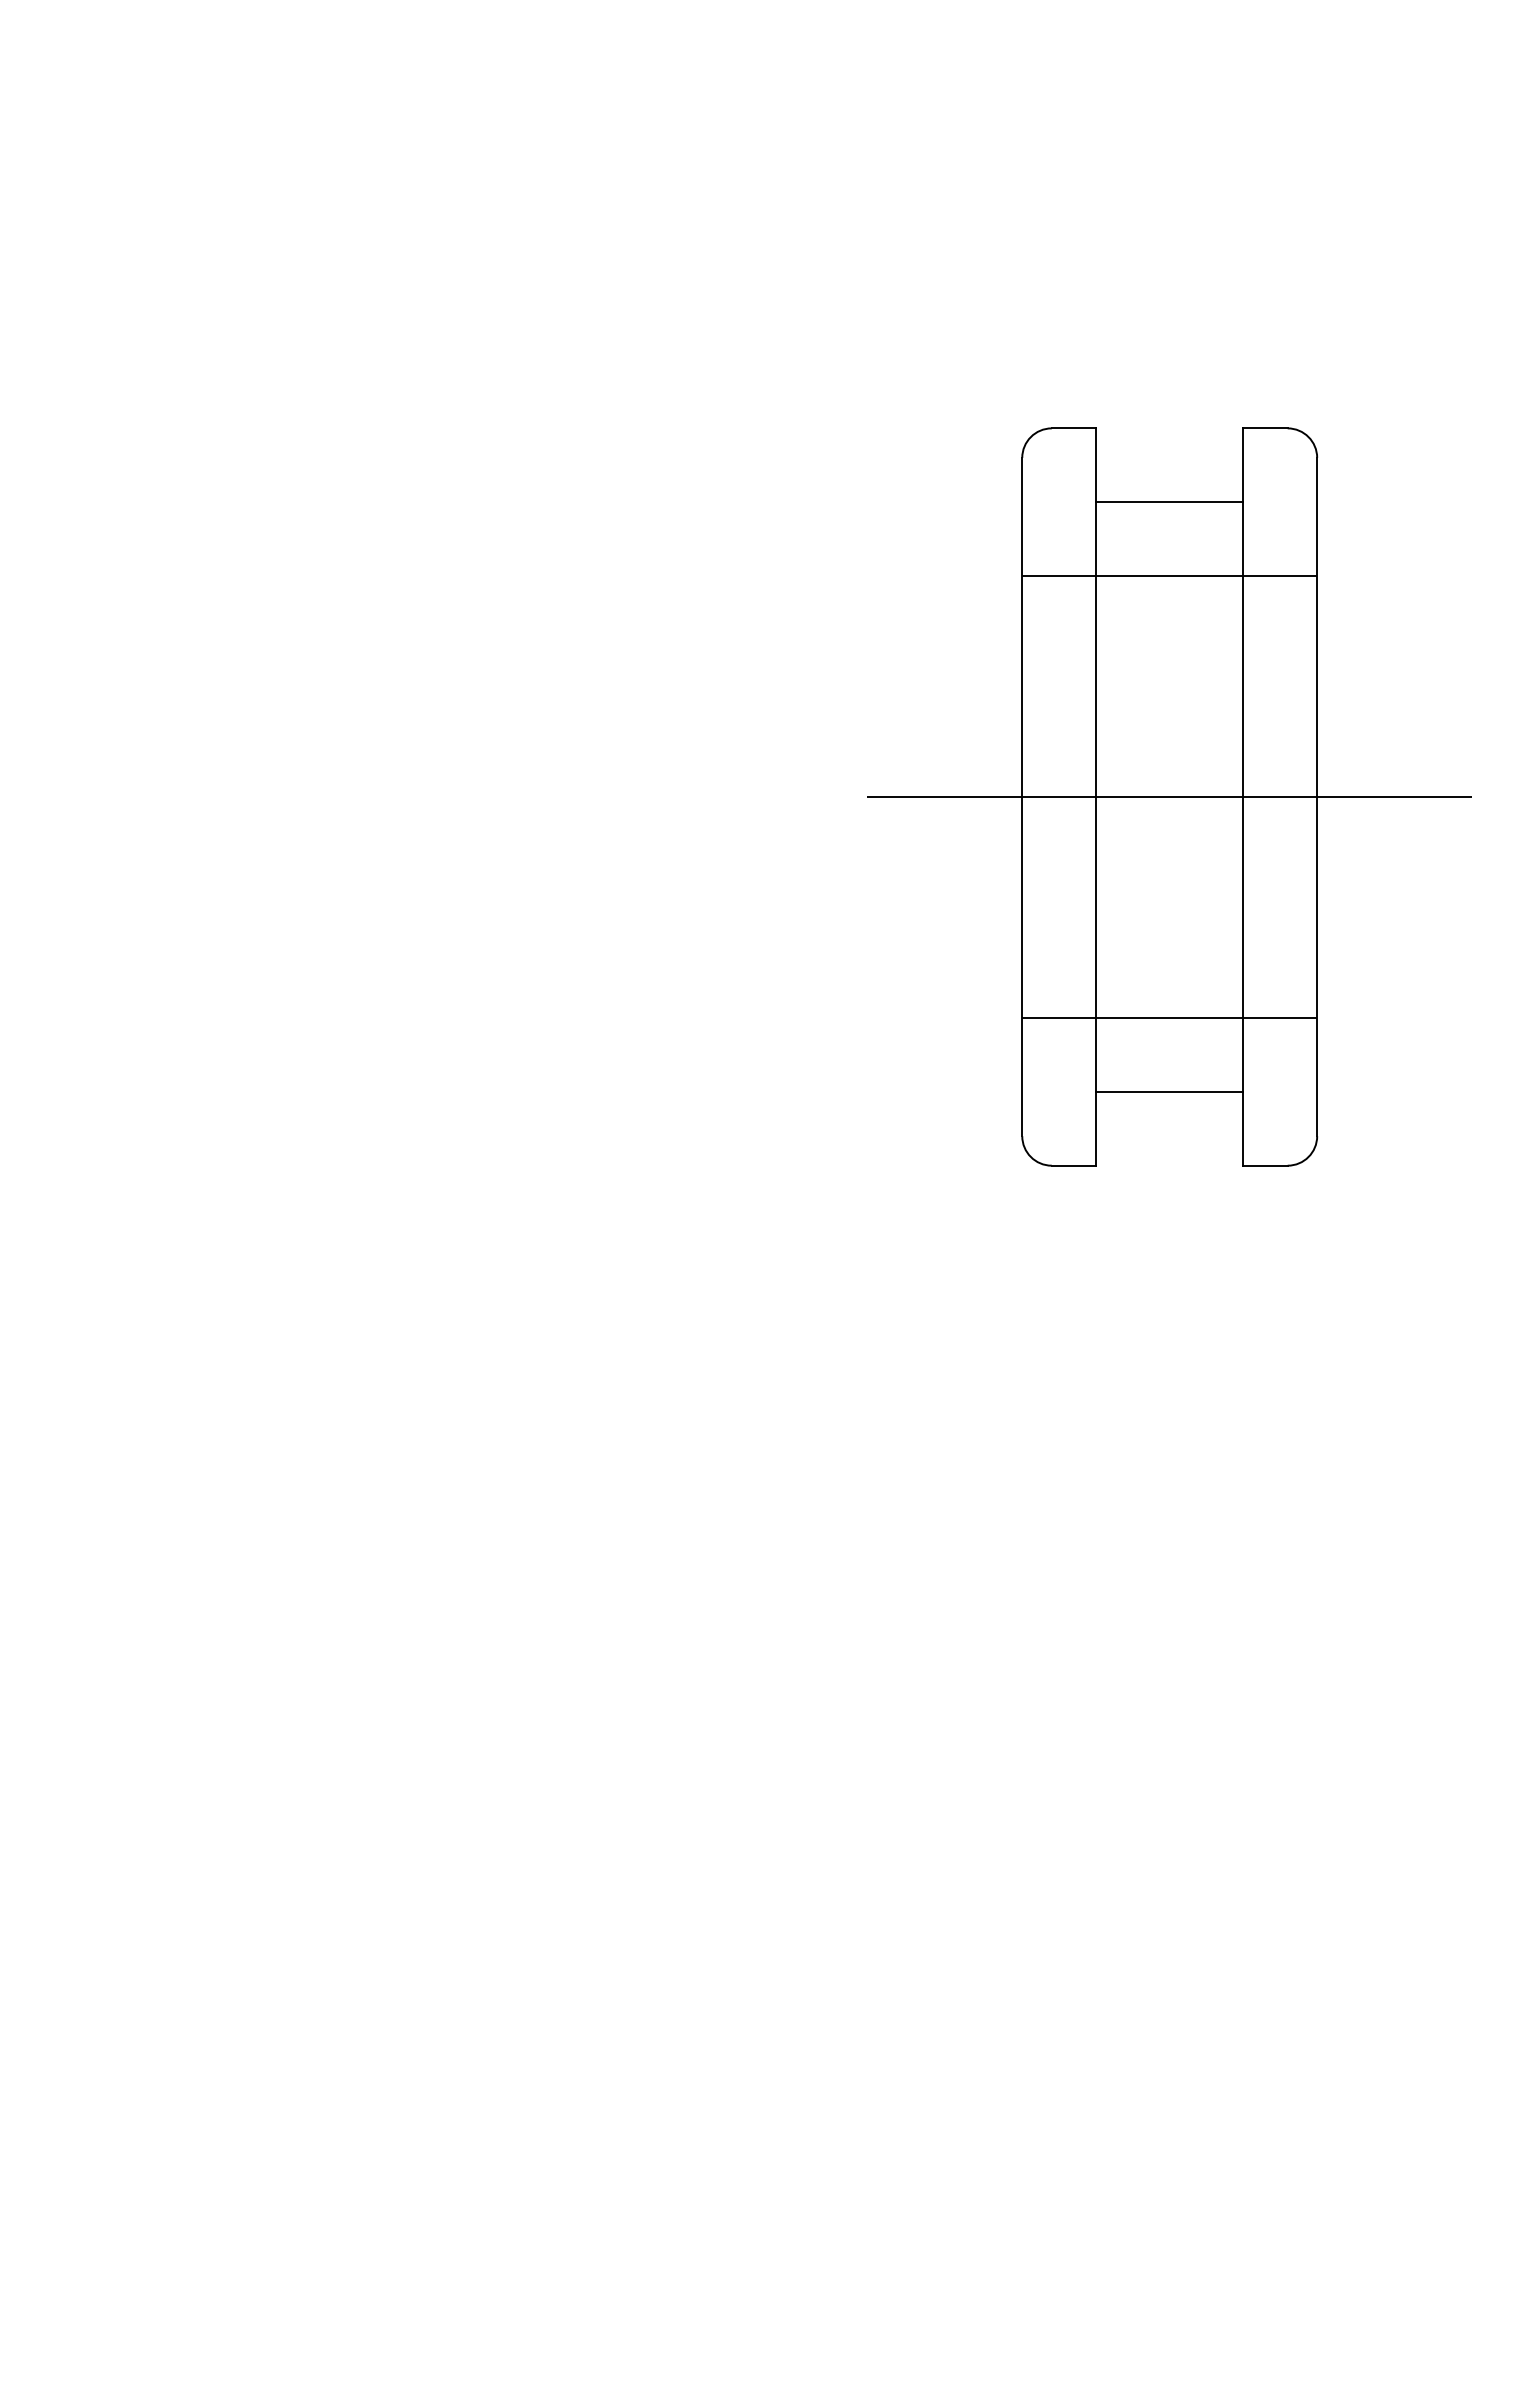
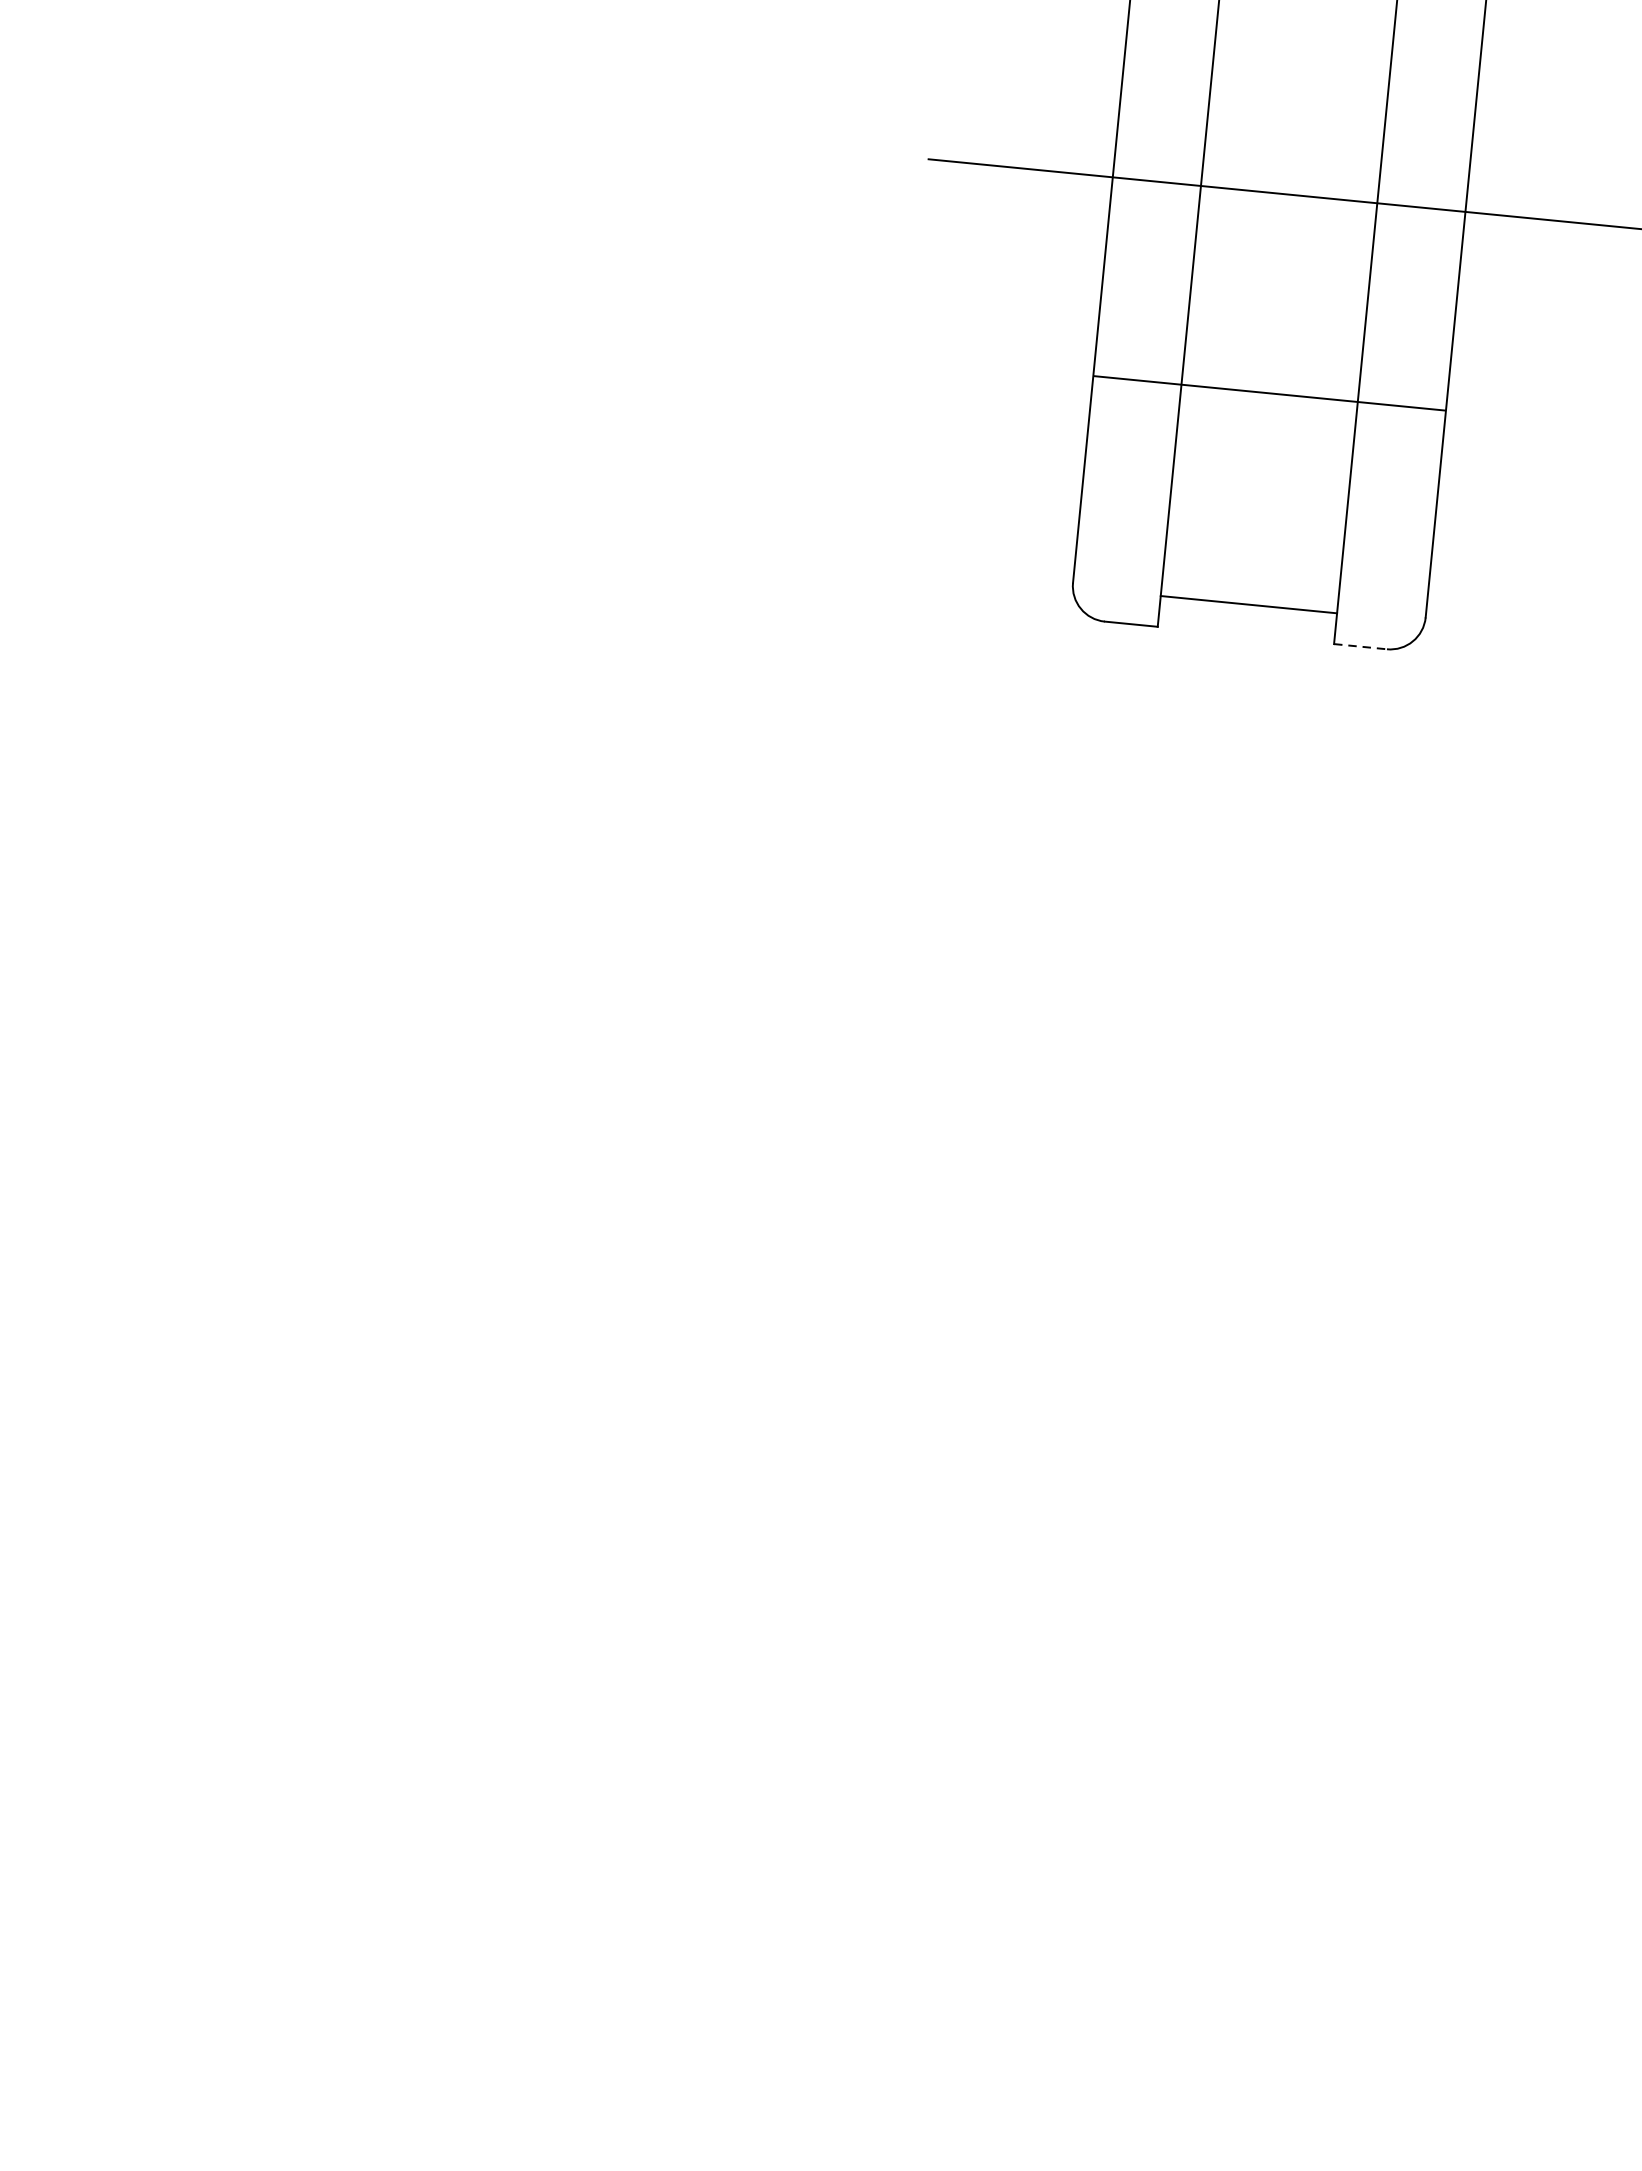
line: (1169, 1018) -> (1269, 393), moved
line: (1169, 1091) -> (1248, 604), moved
line: (1266, 1165) -> (1361, 646), solid -> dashed

